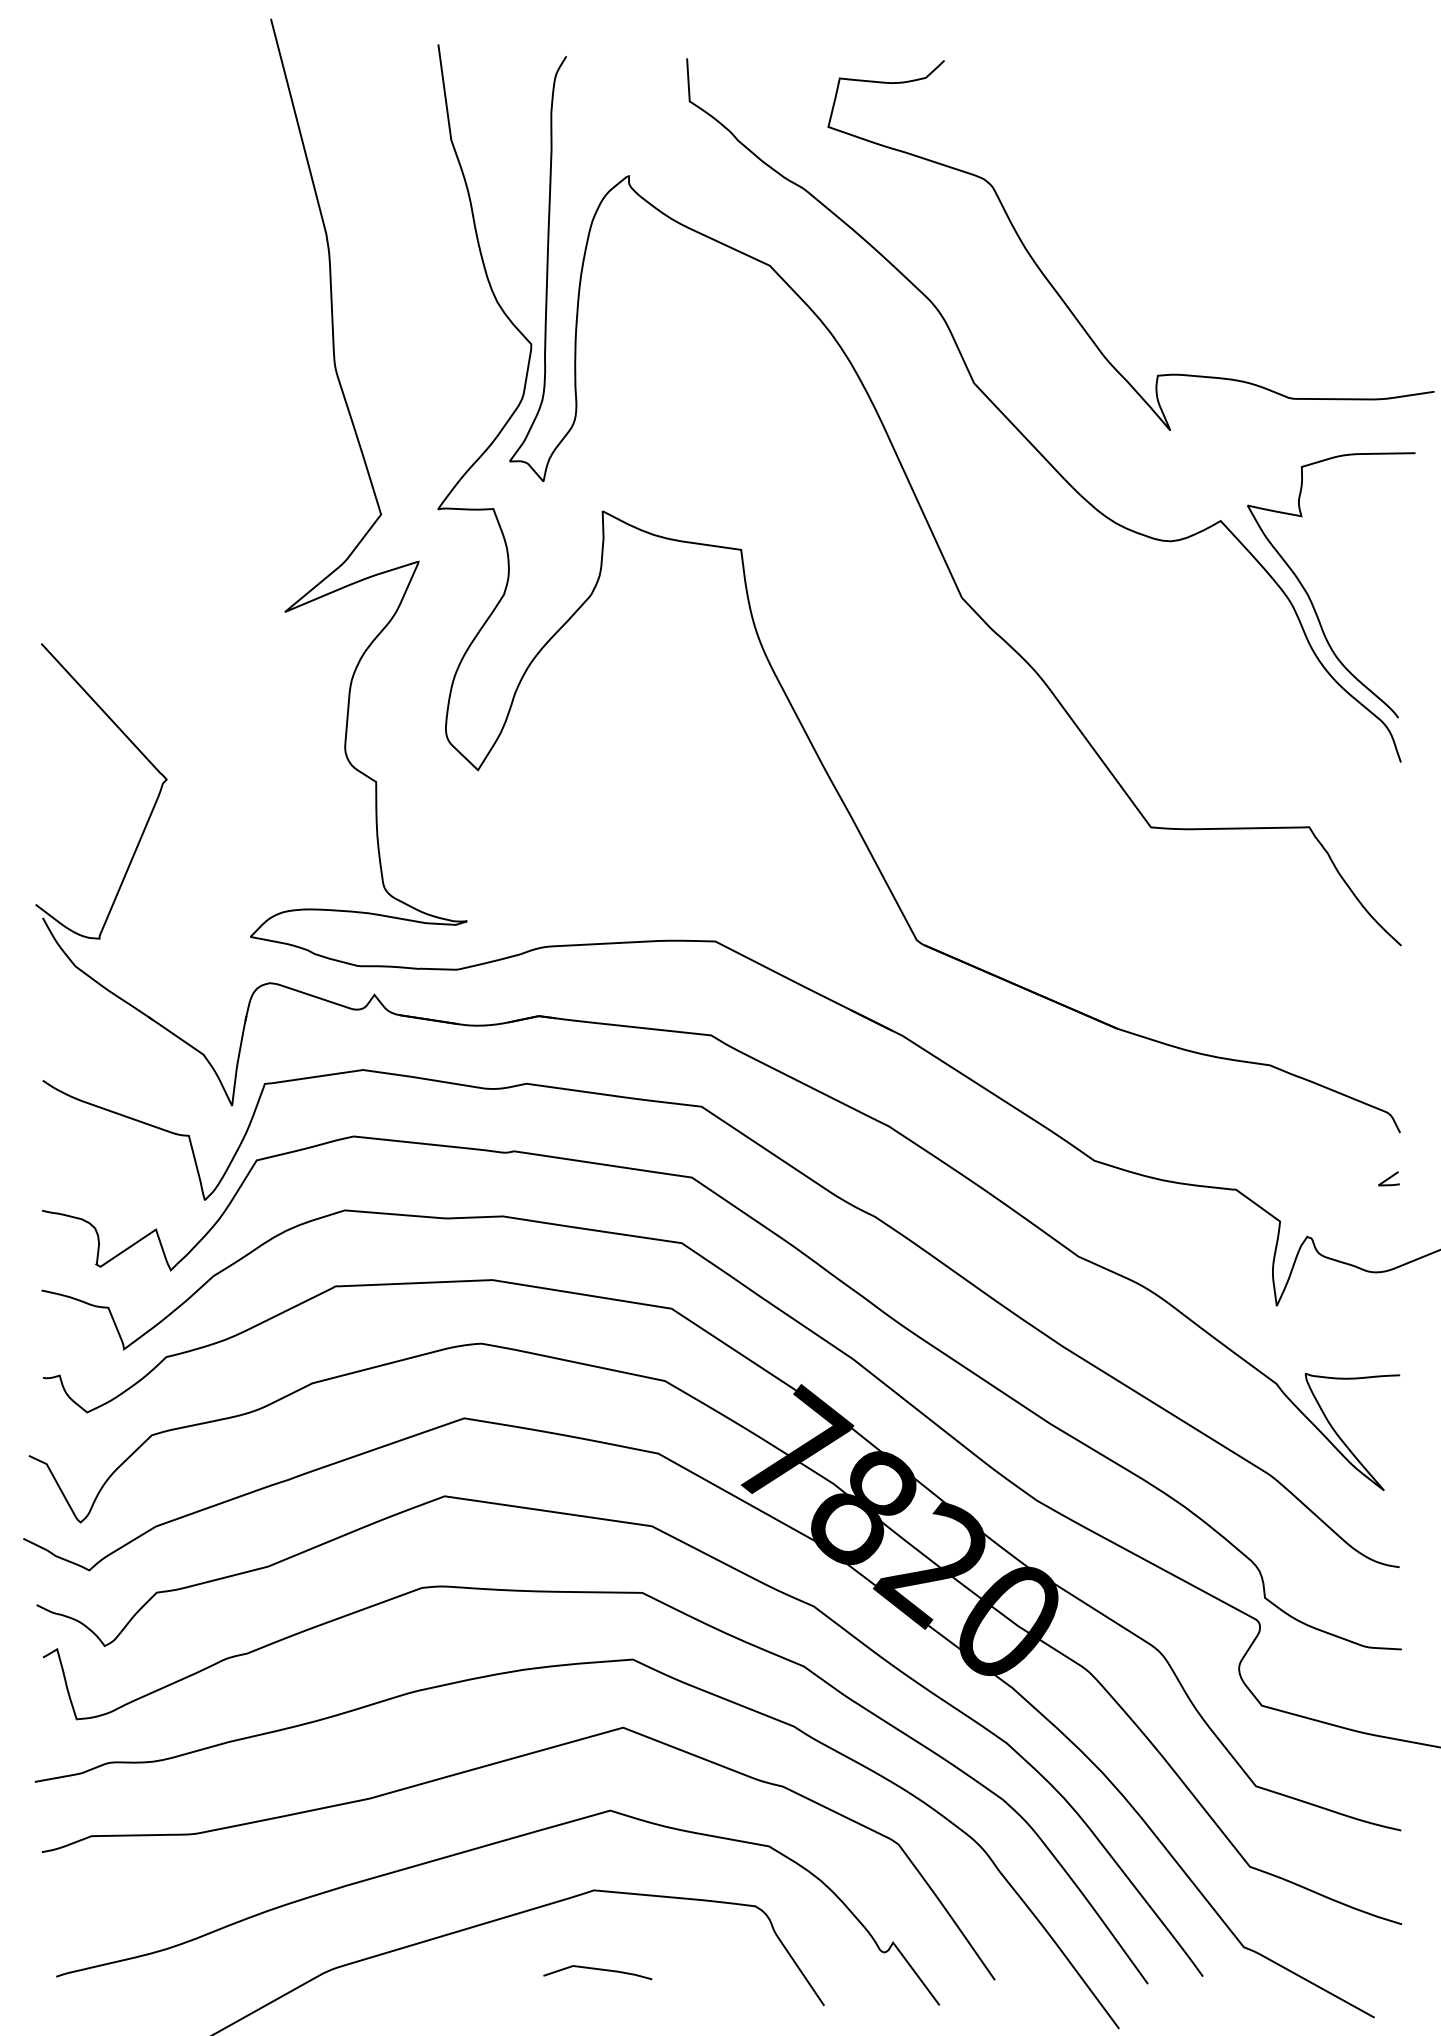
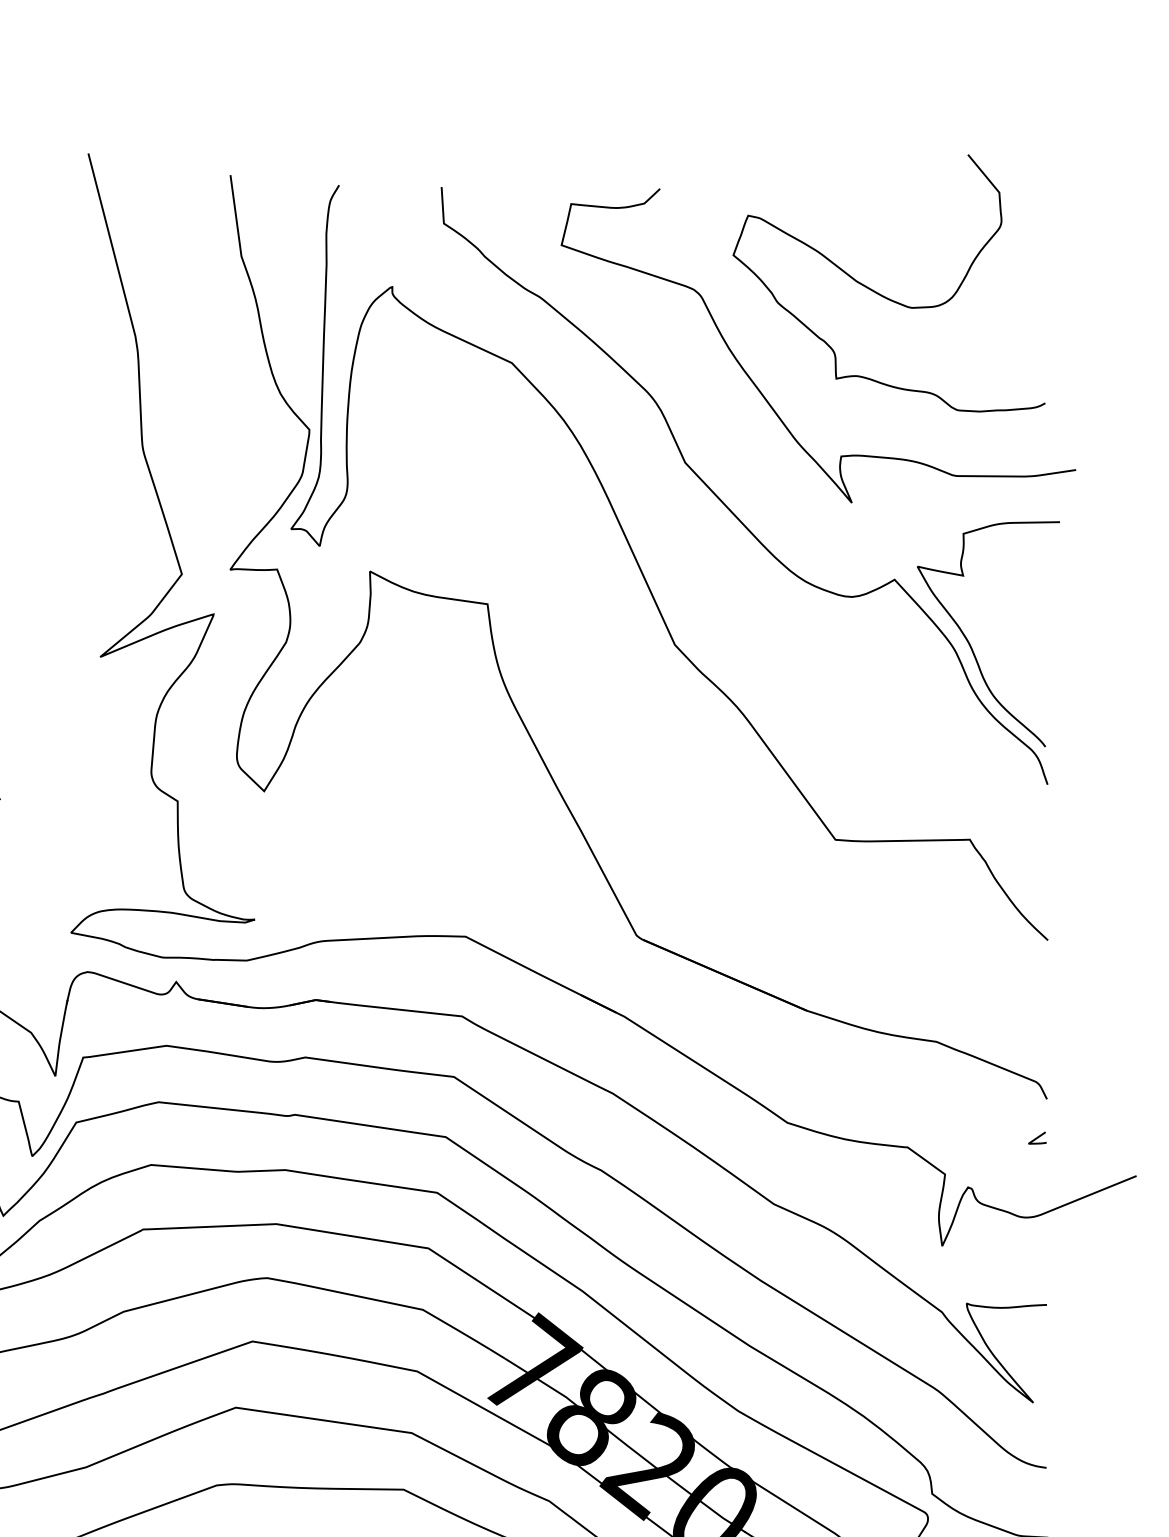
curve: (1206, 185) -> (882, 294), added

